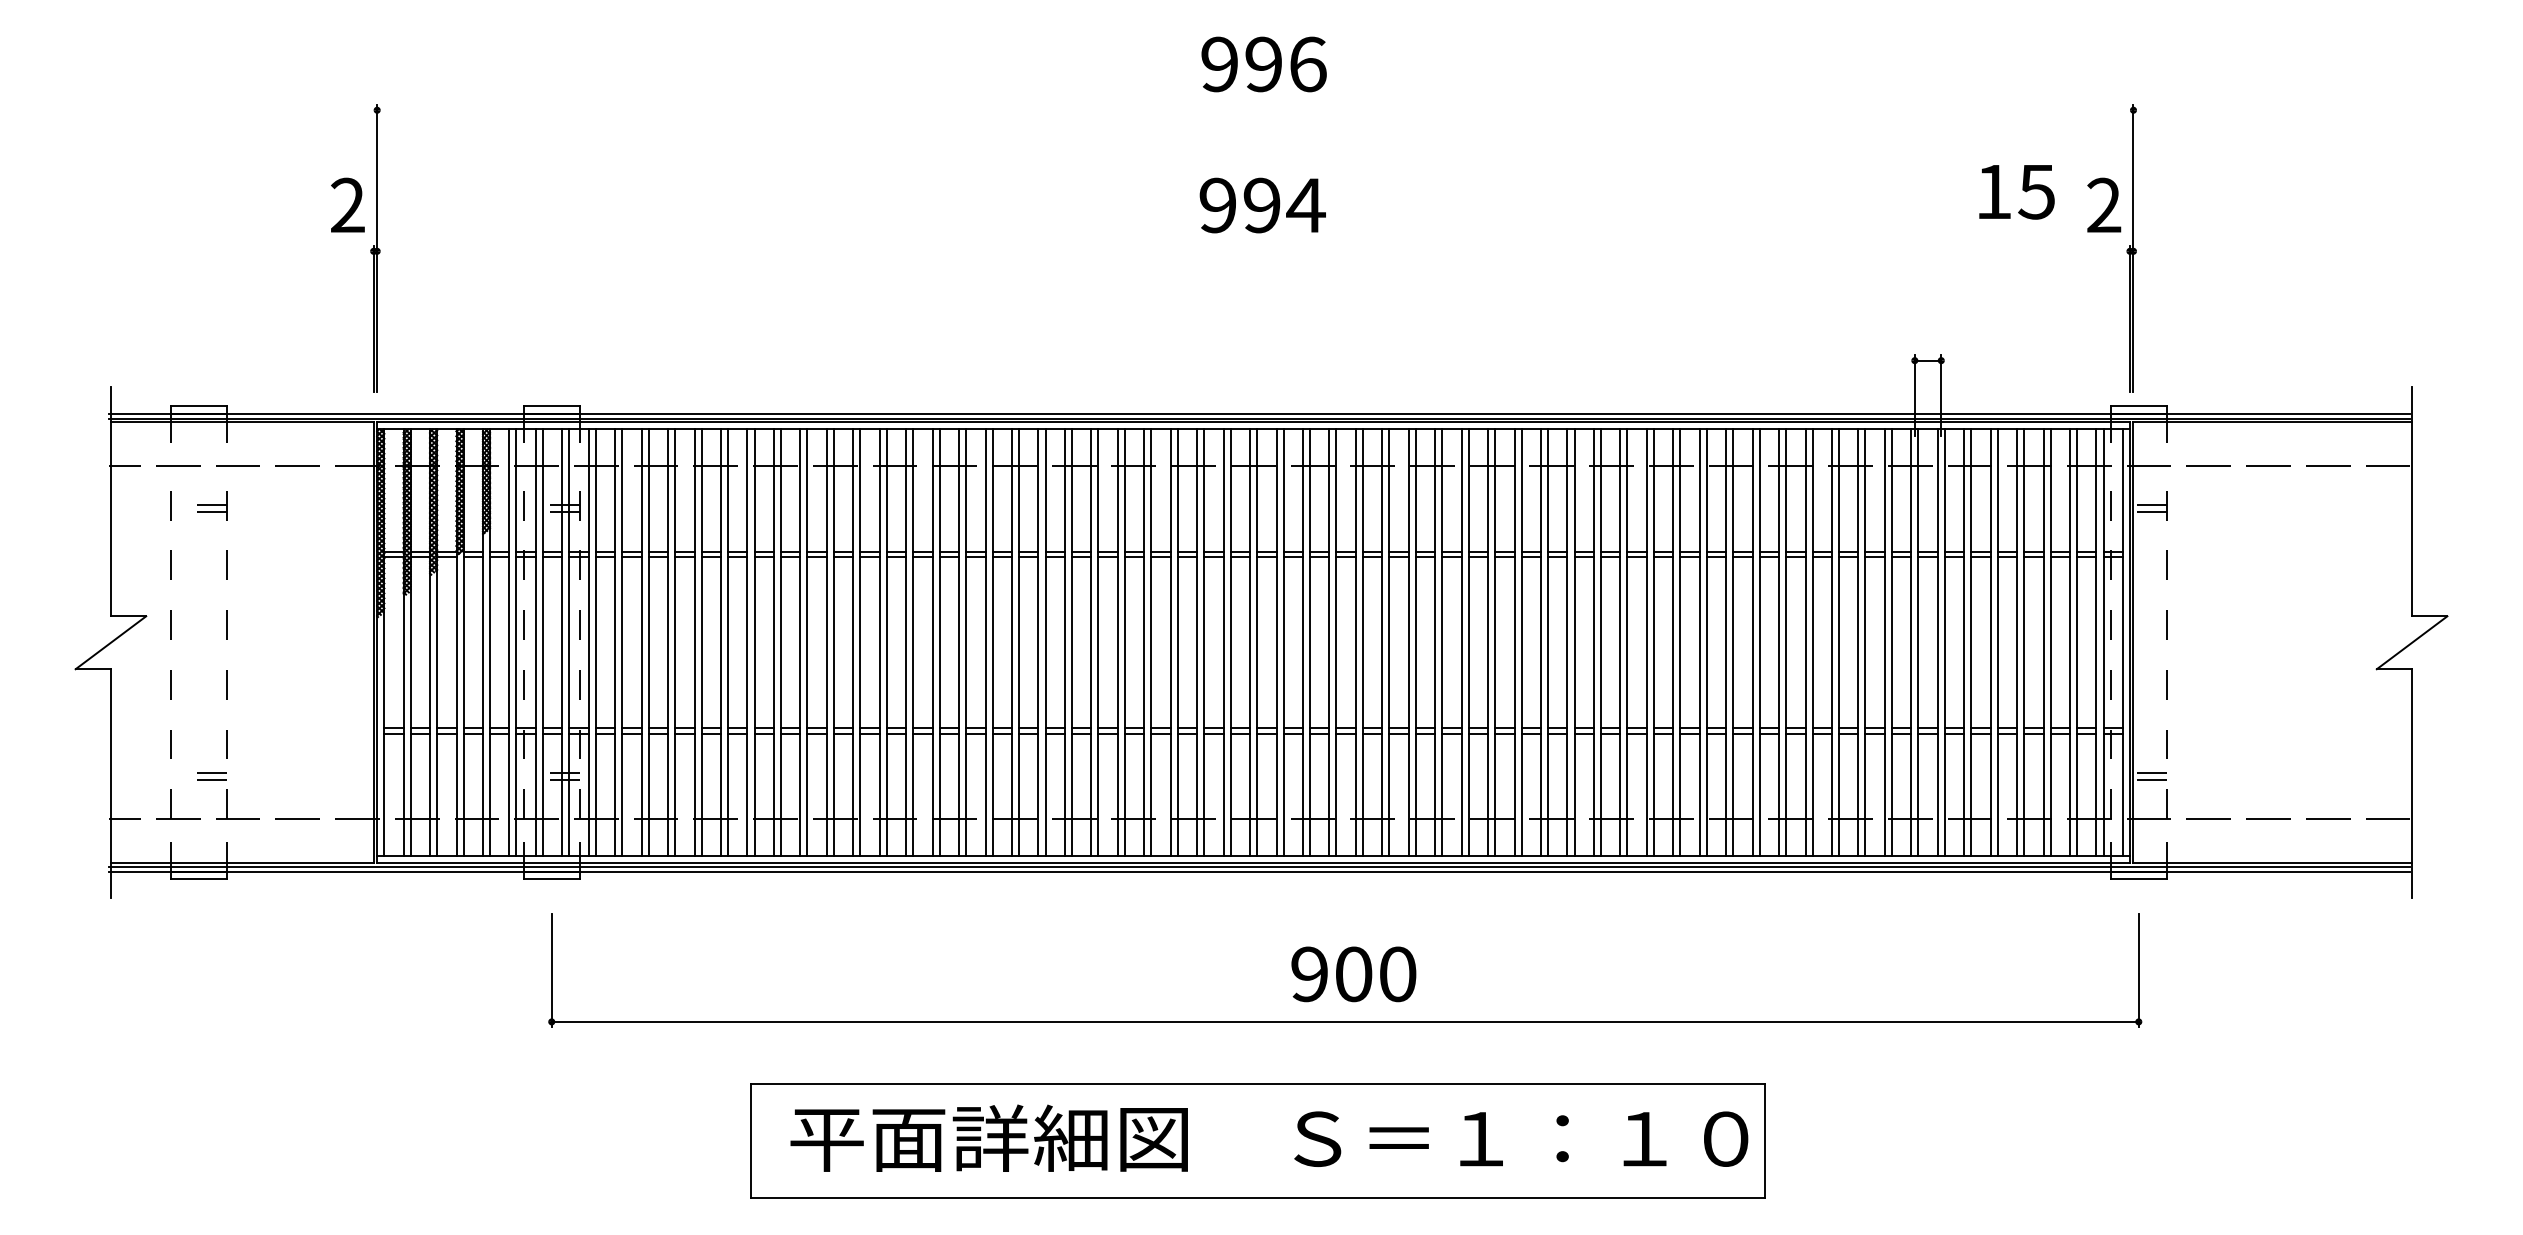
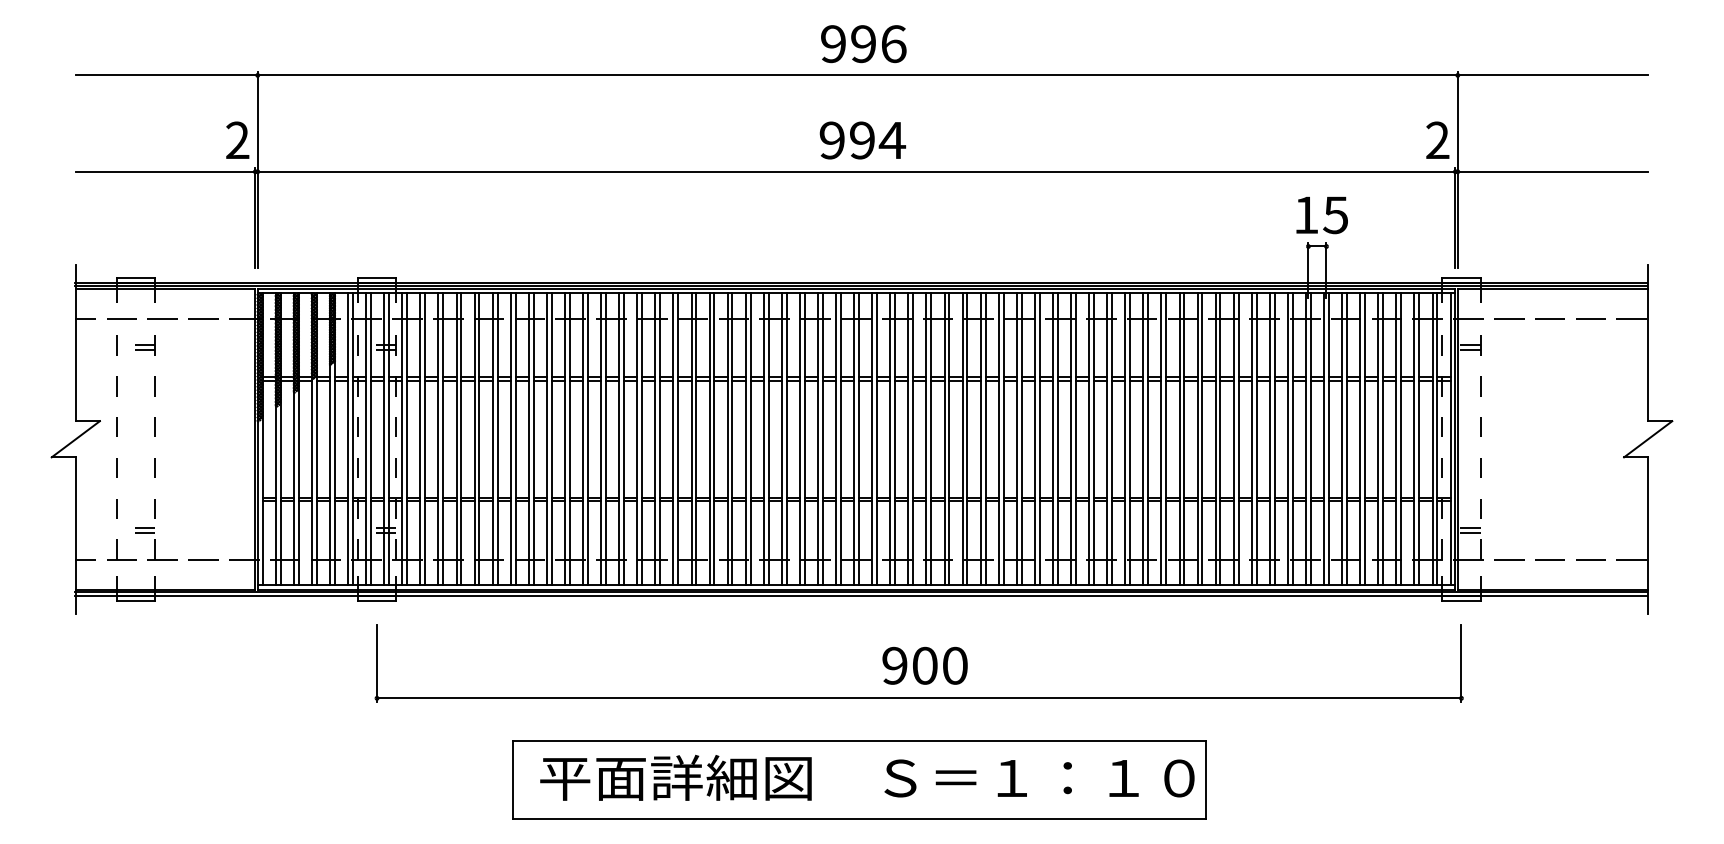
line: (1260, 110) -> (861, 75), added
text: (2015, 192) -> (1321, 215), moved
line: (1260, 250) -> (861, 171), added

